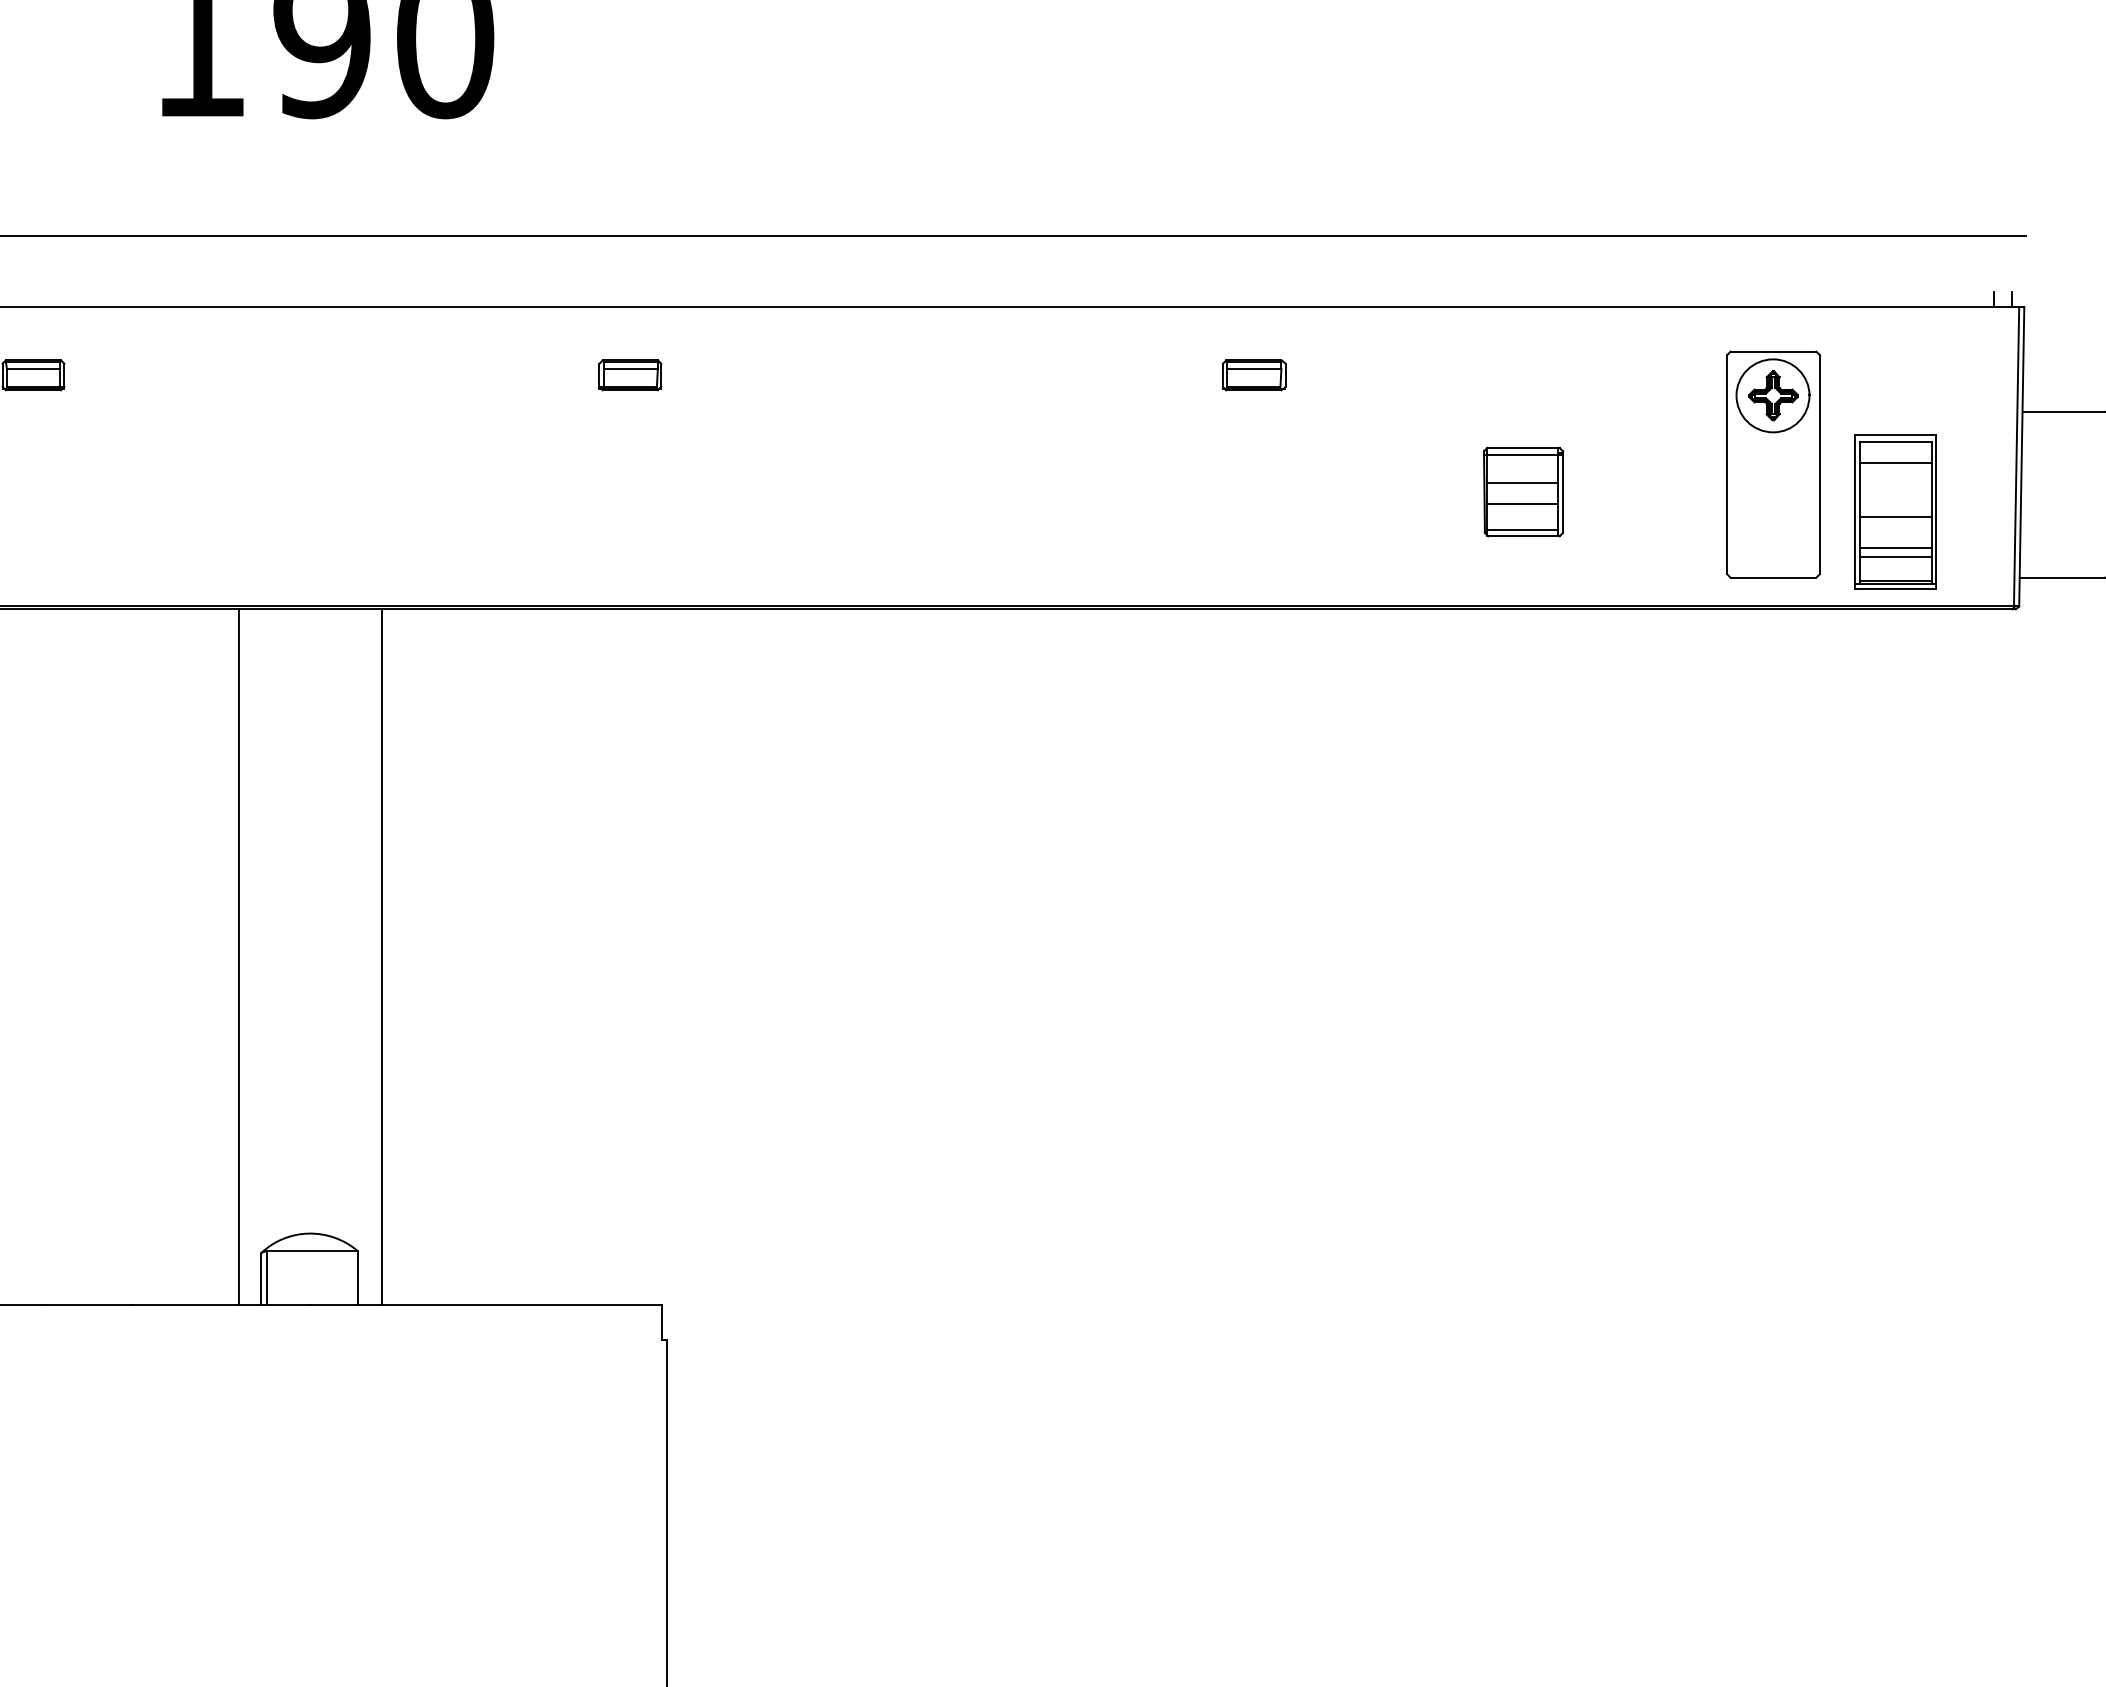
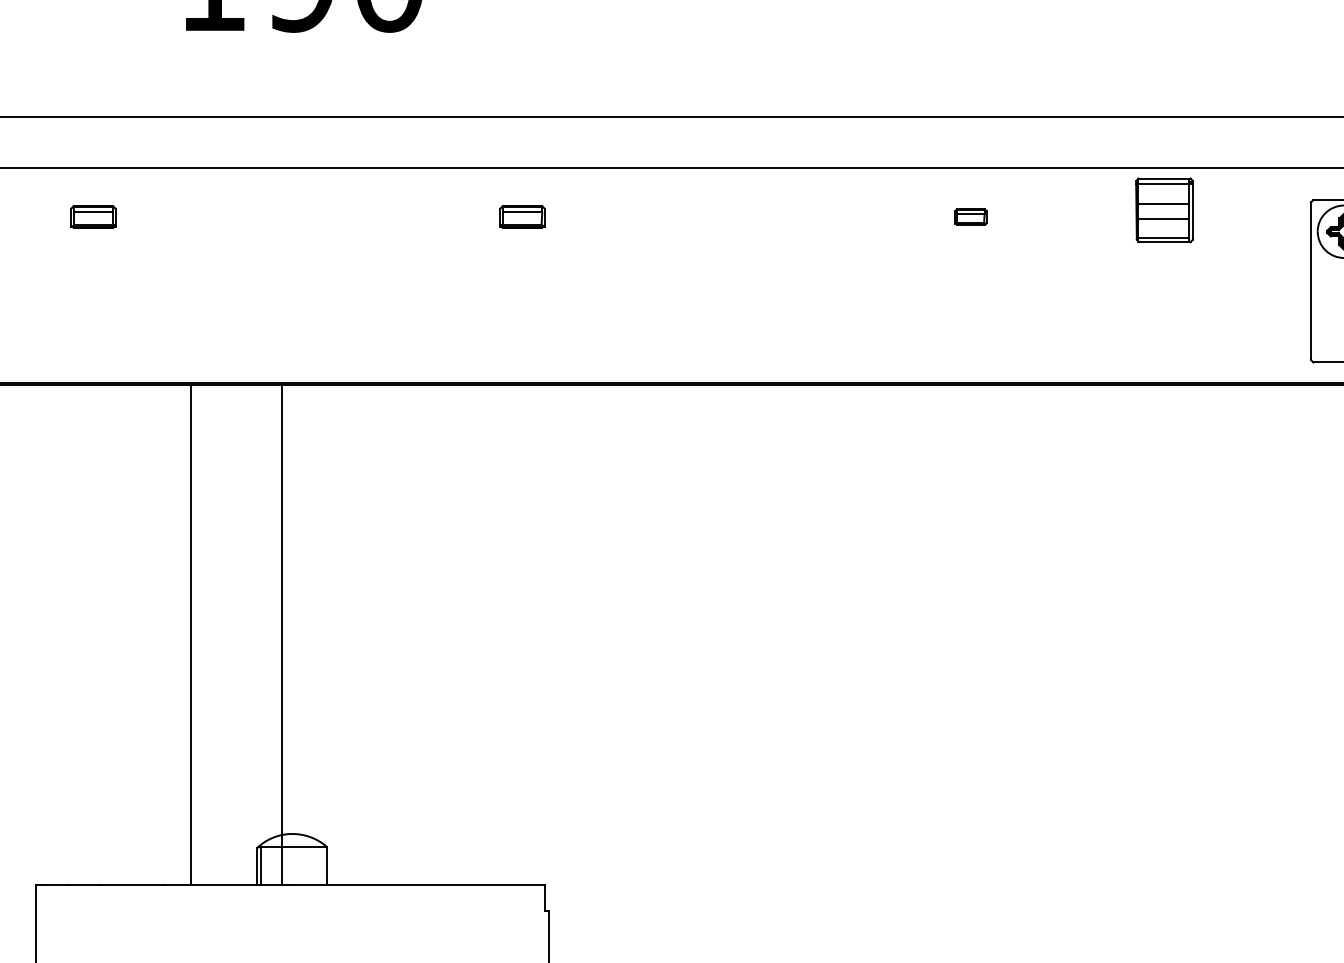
part: (1253, 375) -> (970, 217), size x0.7
part: (1523, 491) -> (1164, 209), moved
line: (239, 957) -> (191, 635), moved
line: (381, 957) -> (281, 635), moved

